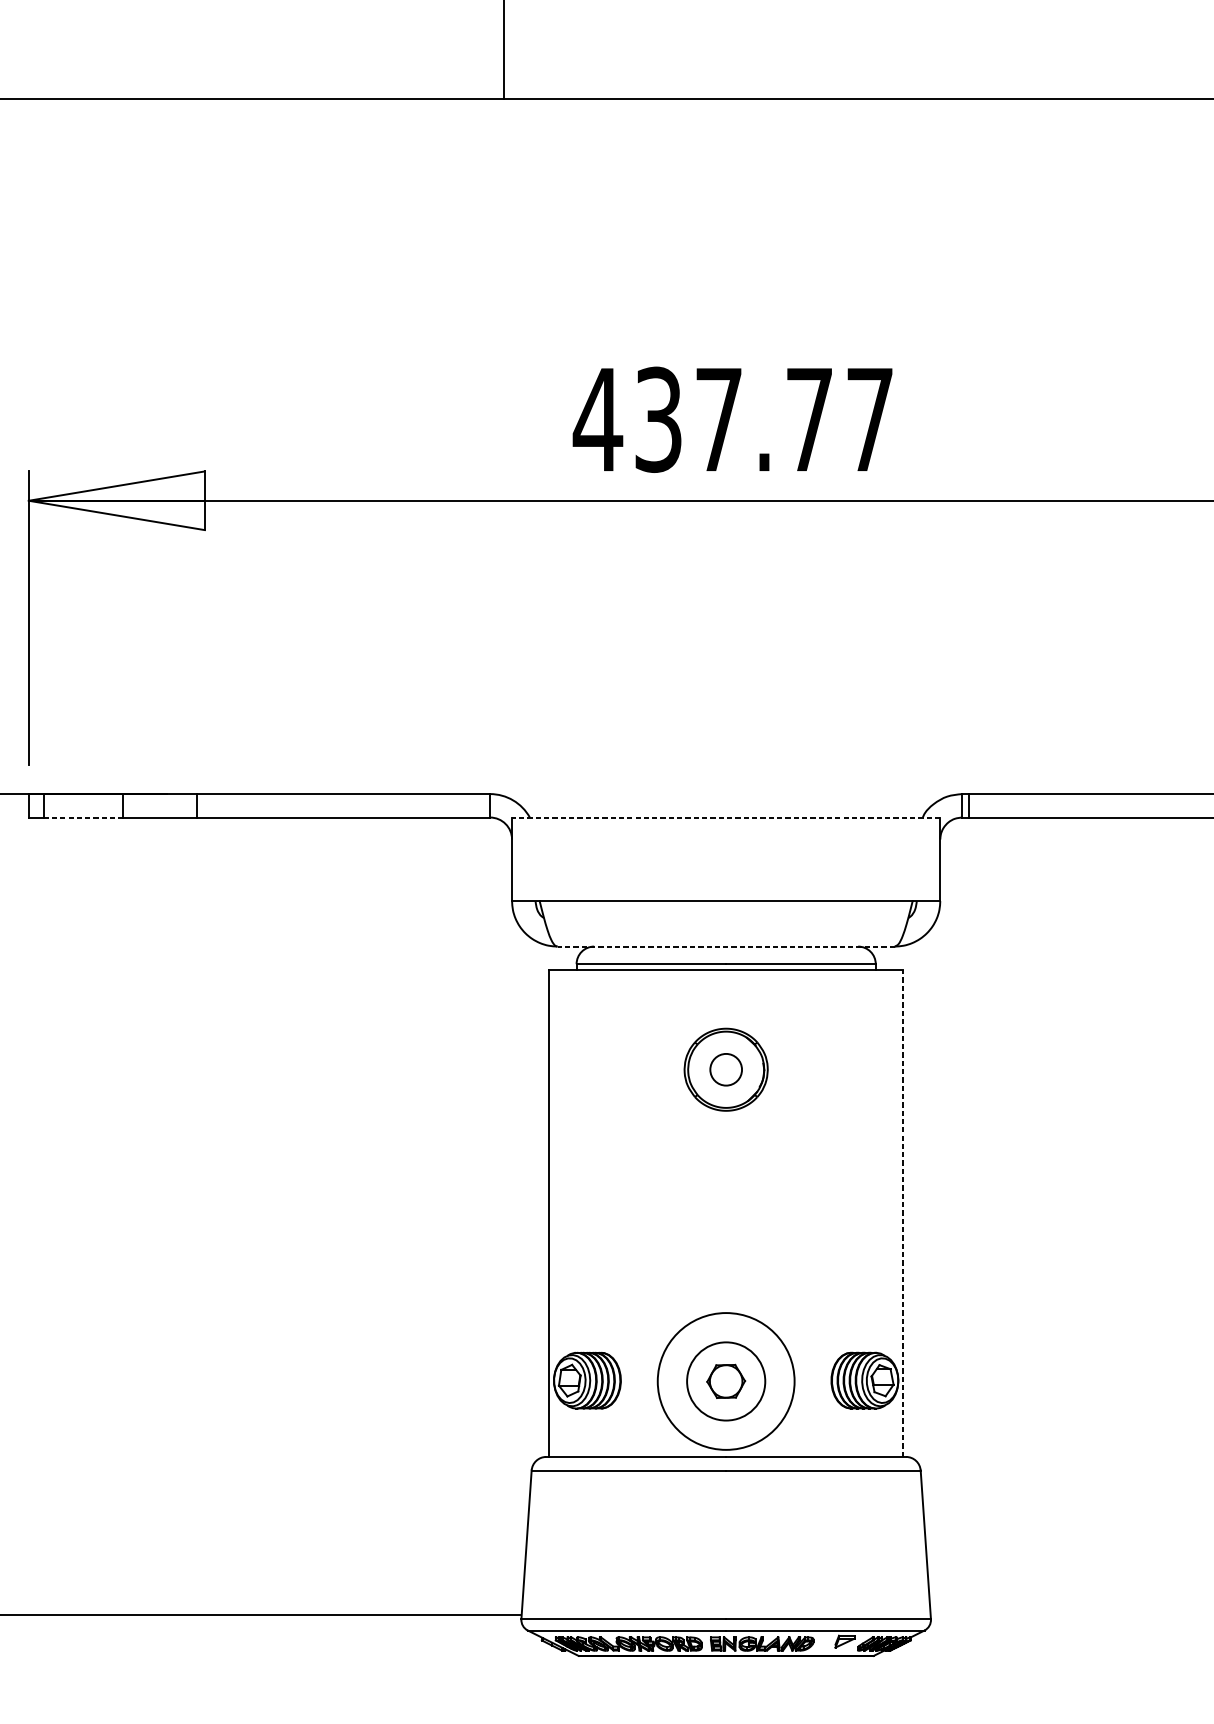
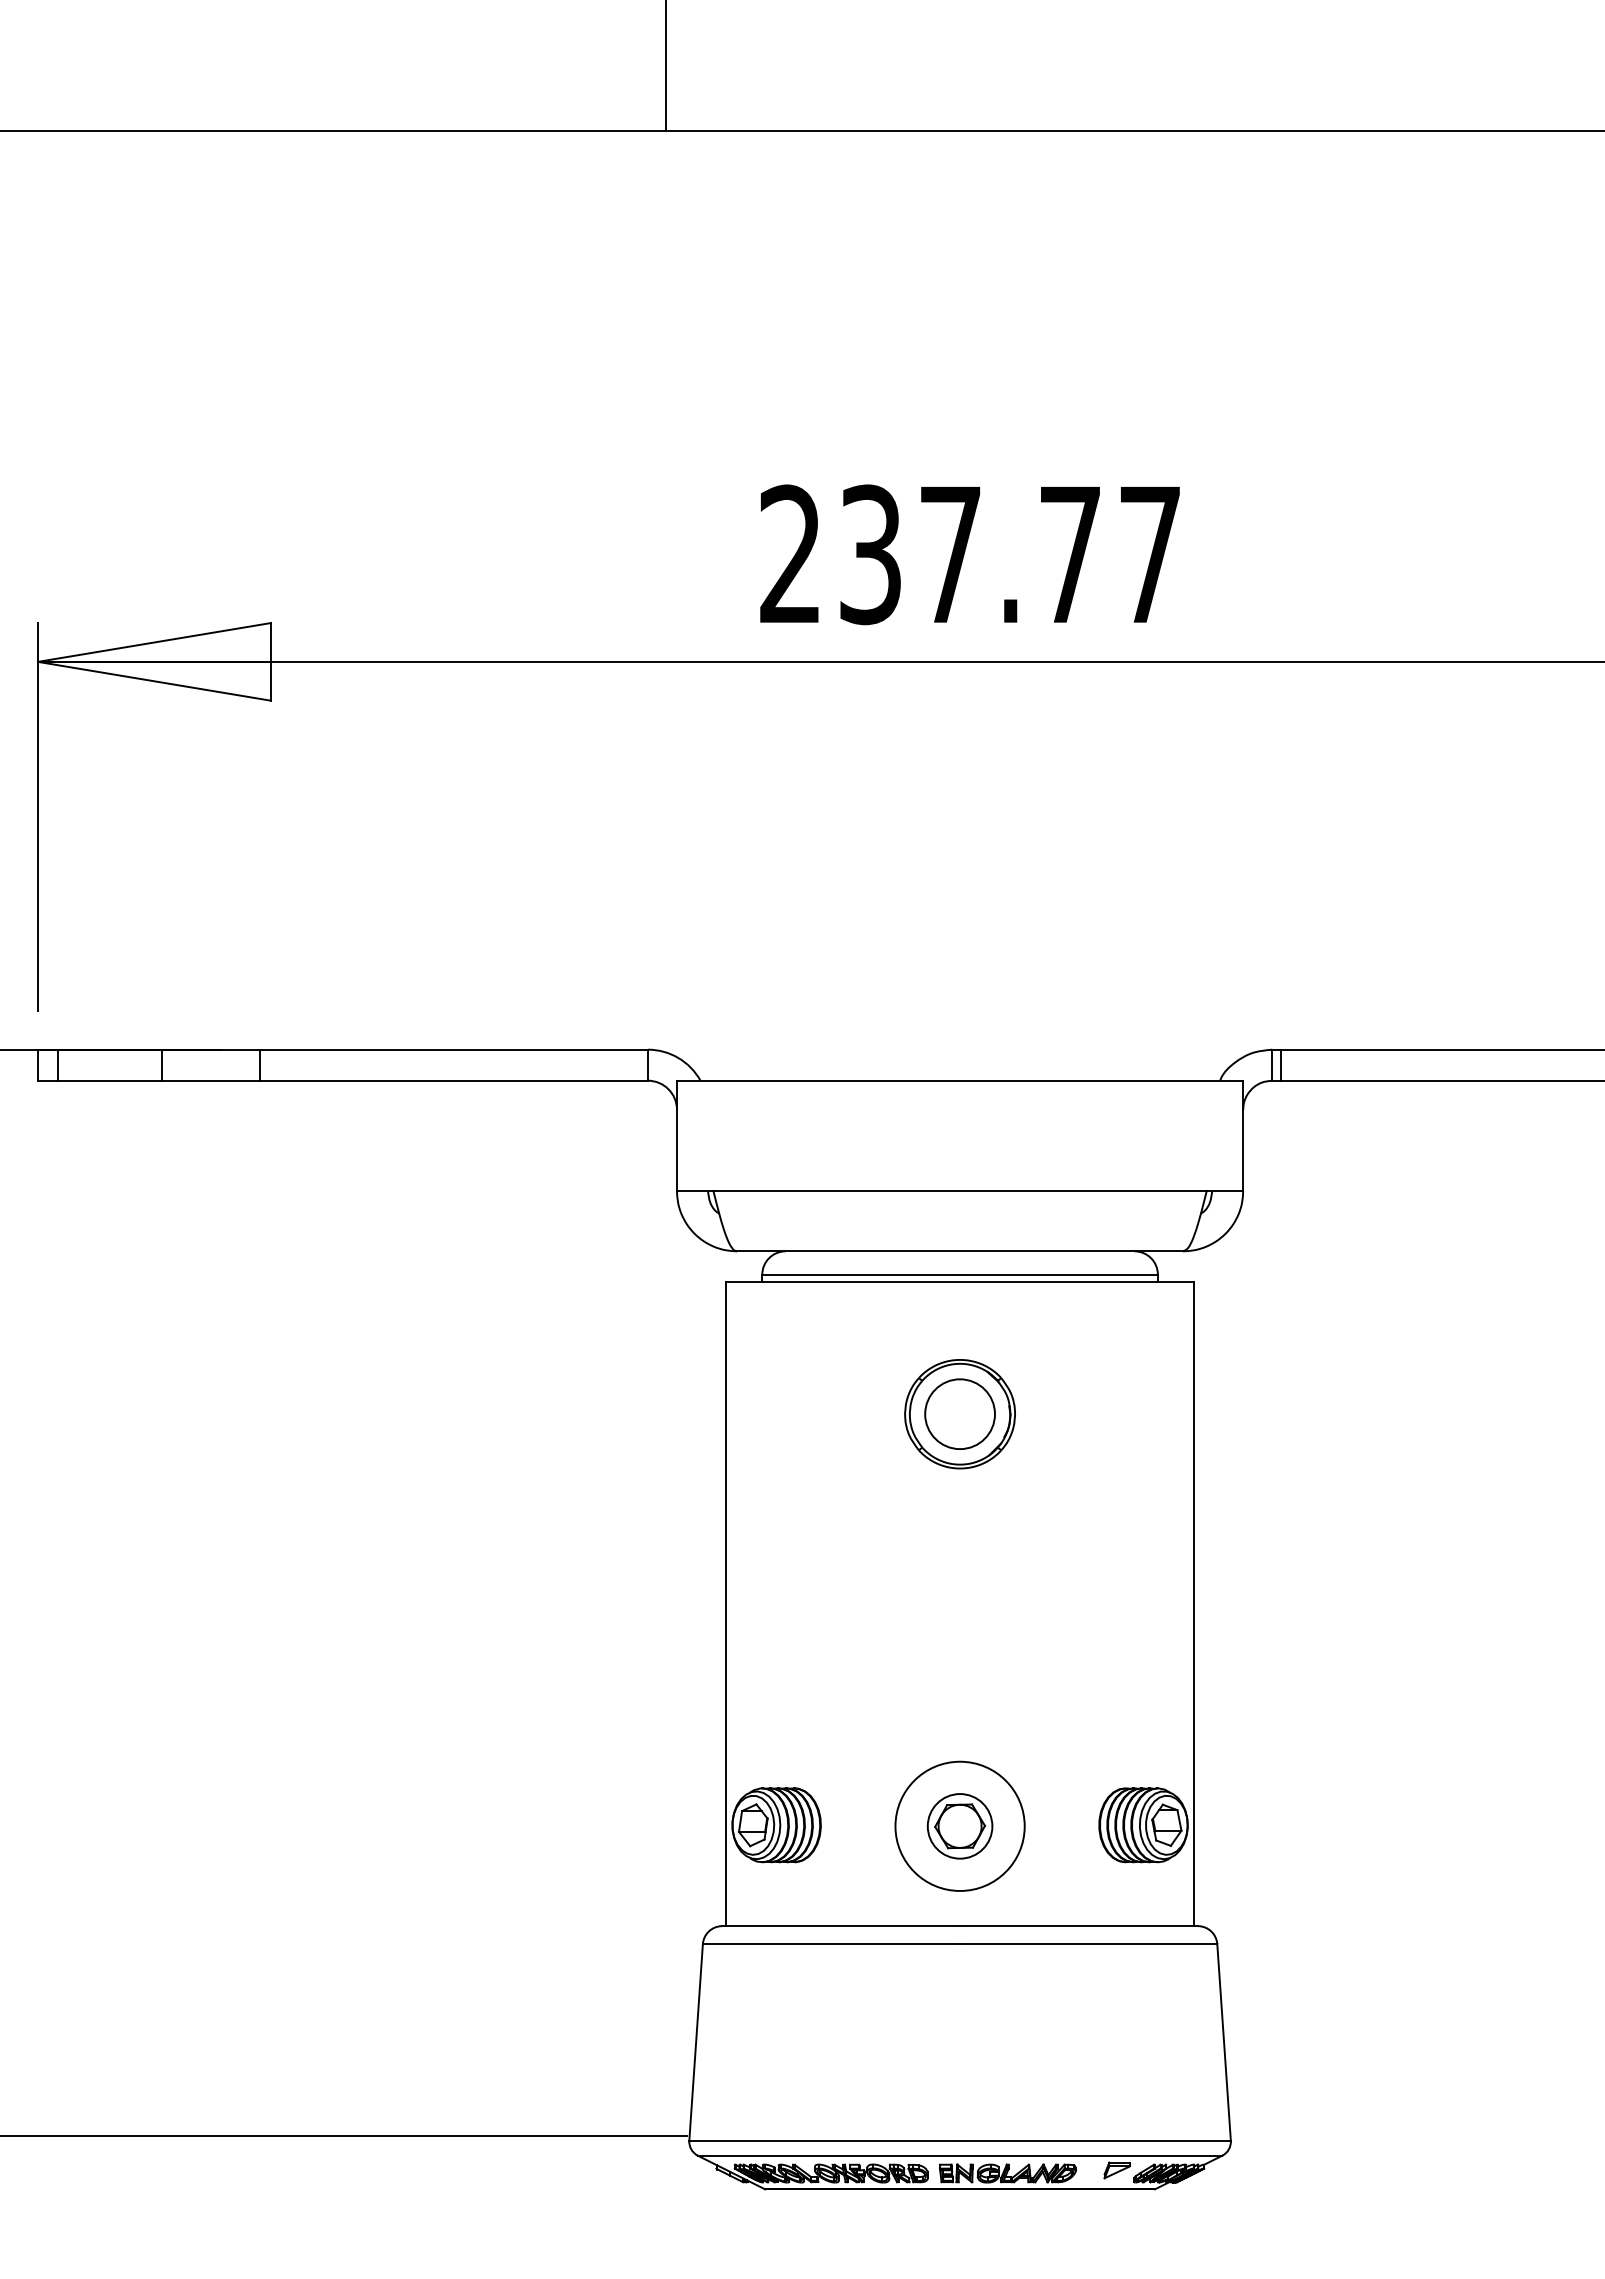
text: (597, 418) -> (790, 553), 437.77 -> 237.77
line: (83, 817) -> (110, 1080), dashed -> solid
line: (725, 817) -> (959, 1080), dashed -> solid
line: (726, 946) -> (960, 1251), dashed -> solid
circle: (725, 1069) -> (959, 1414), size x1.67
line: (903, 1213) -> (1194, 1604), dashed -> solid
circle: (725, 1380) -> (959, 1825), size x0.71
circle: (725, 1381) -> (959, 1826), size x0.62

